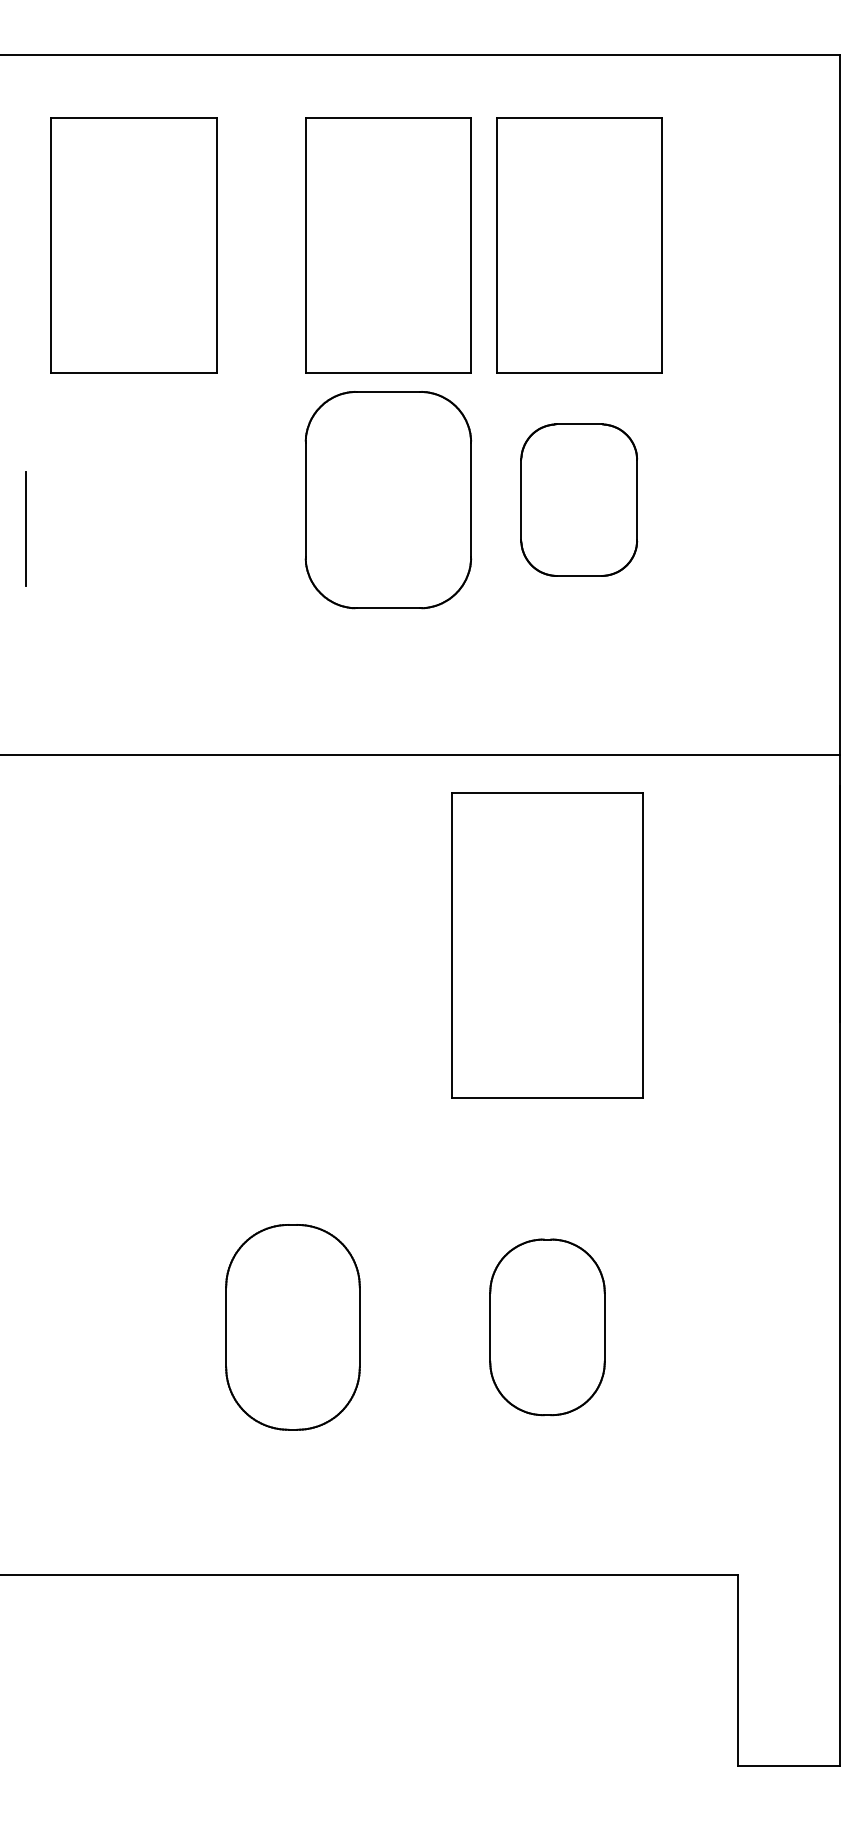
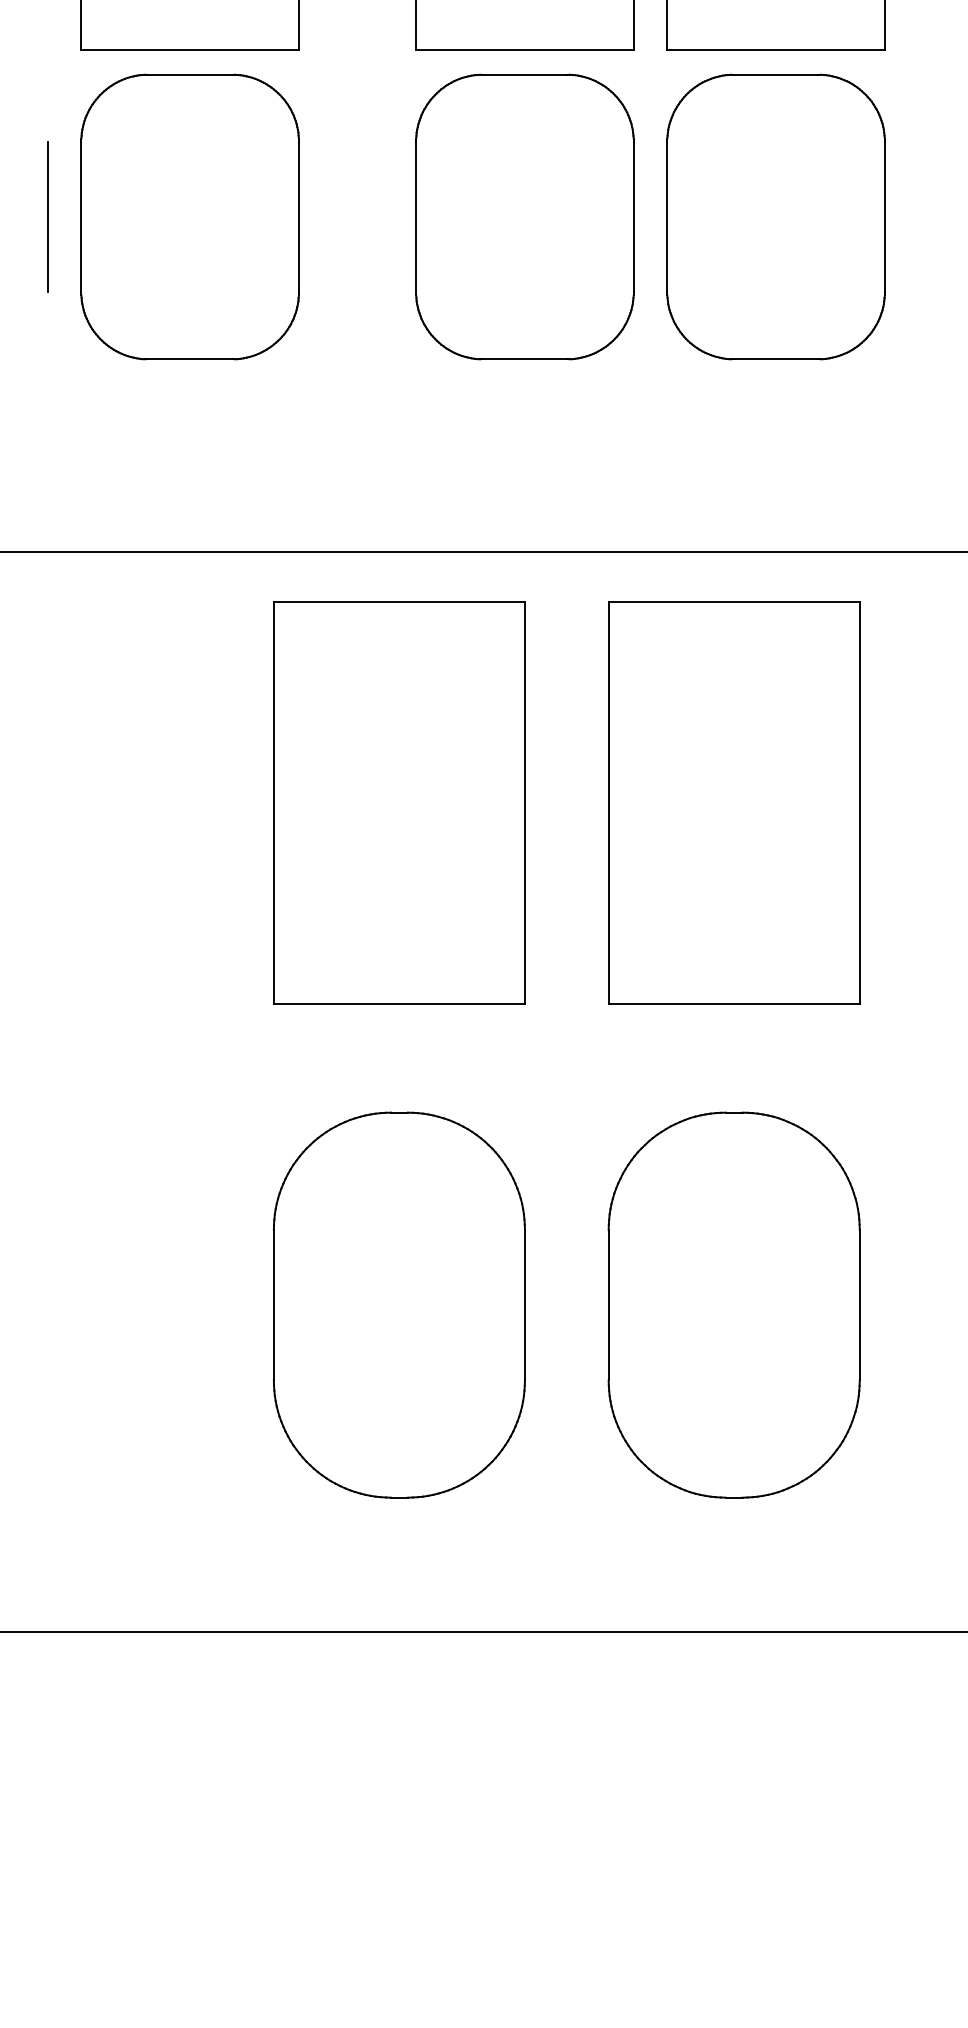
part: (133, 499) -> (189, 216), added
part: (578, 500) -> (774, 217), size x1.43
line: (25, 528) -> (47, 216), moved
part: (292, 945) -> (398, 802), added
part: (292, 1327) -> (398, 1305), size x1.43
part: (547, 1327) -> (734, 1305), size x1.67

